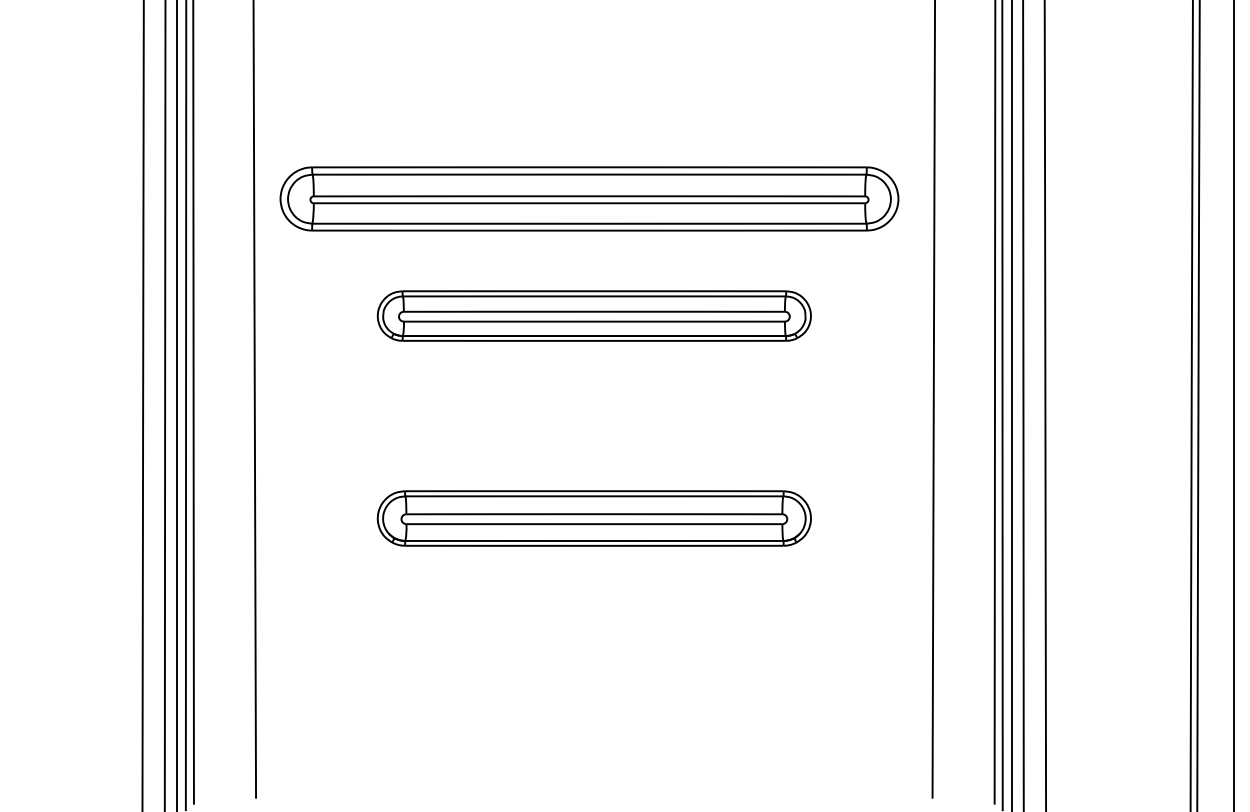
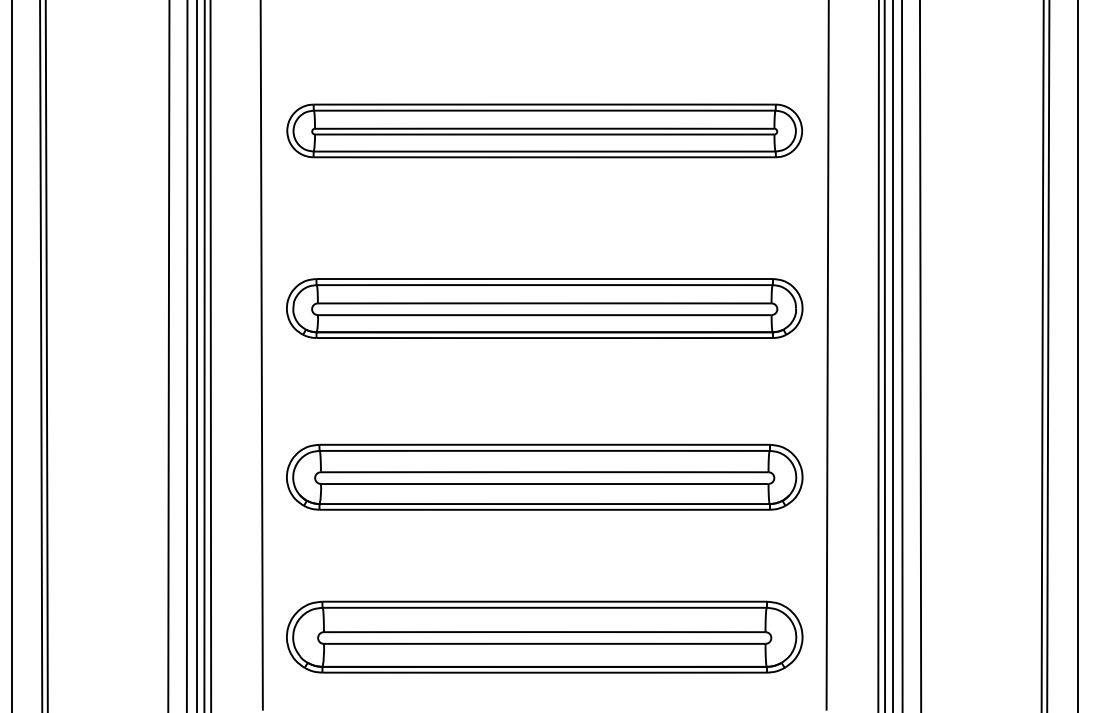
part: (589, 198) -> (544, 130), moved
part: (594, 316) -> (544, 308), size x1.43
part: (594, 517) -> (544, 476), size x1.43
part: (594, 709) -> (544, 636), added

